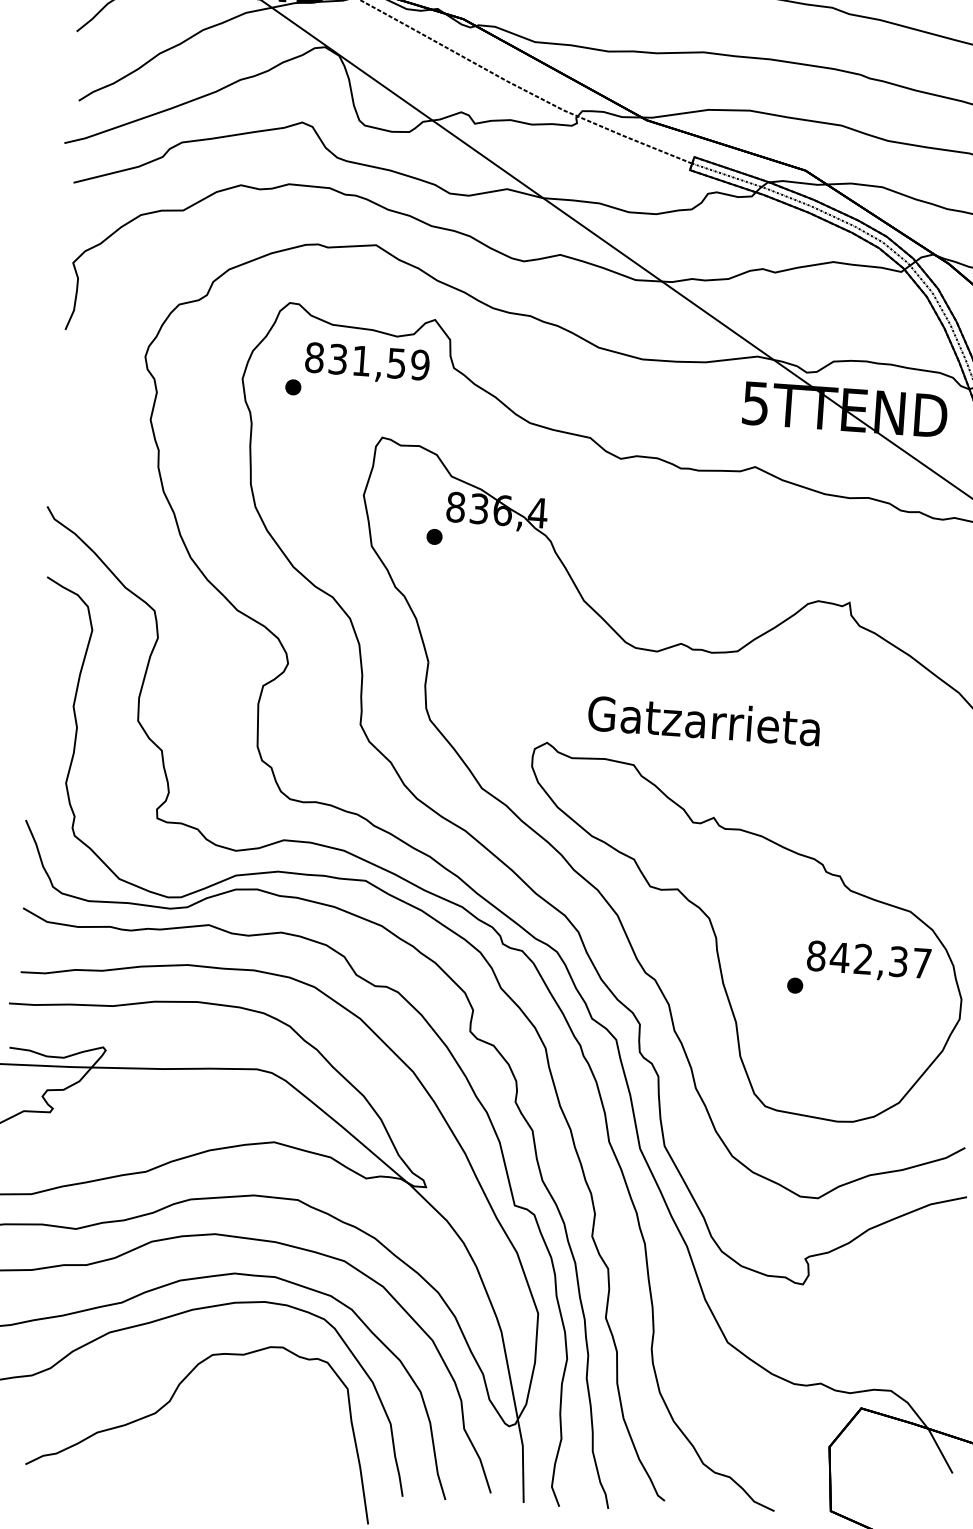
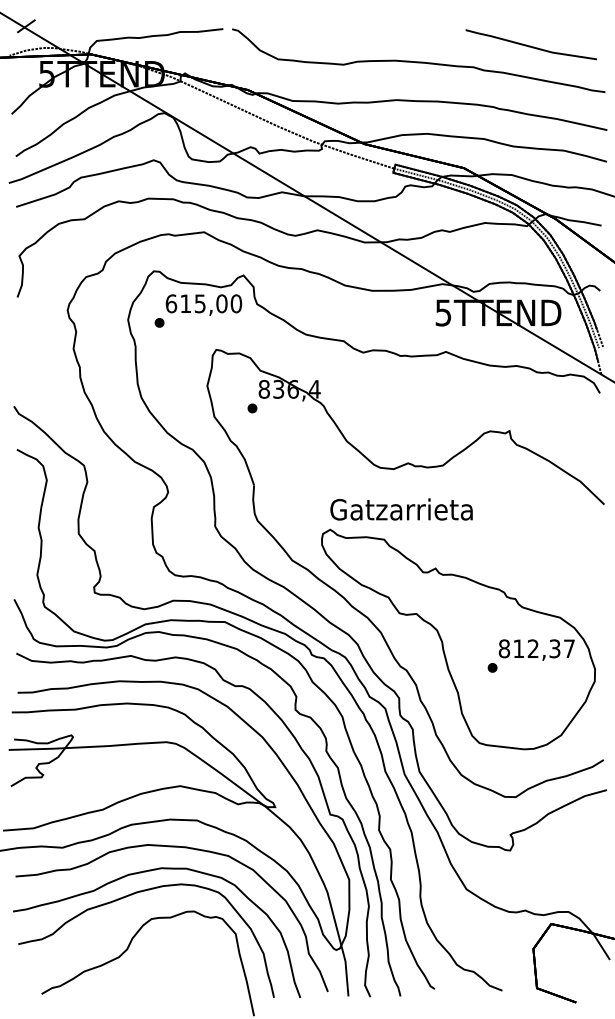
text: (366, 360) -> (203, 303), 831,59 -> 615,00
text: (704, 720) -> (401, 509), moved
text: (839, 957) -> (518, 648), 842,37 -> 812,37

